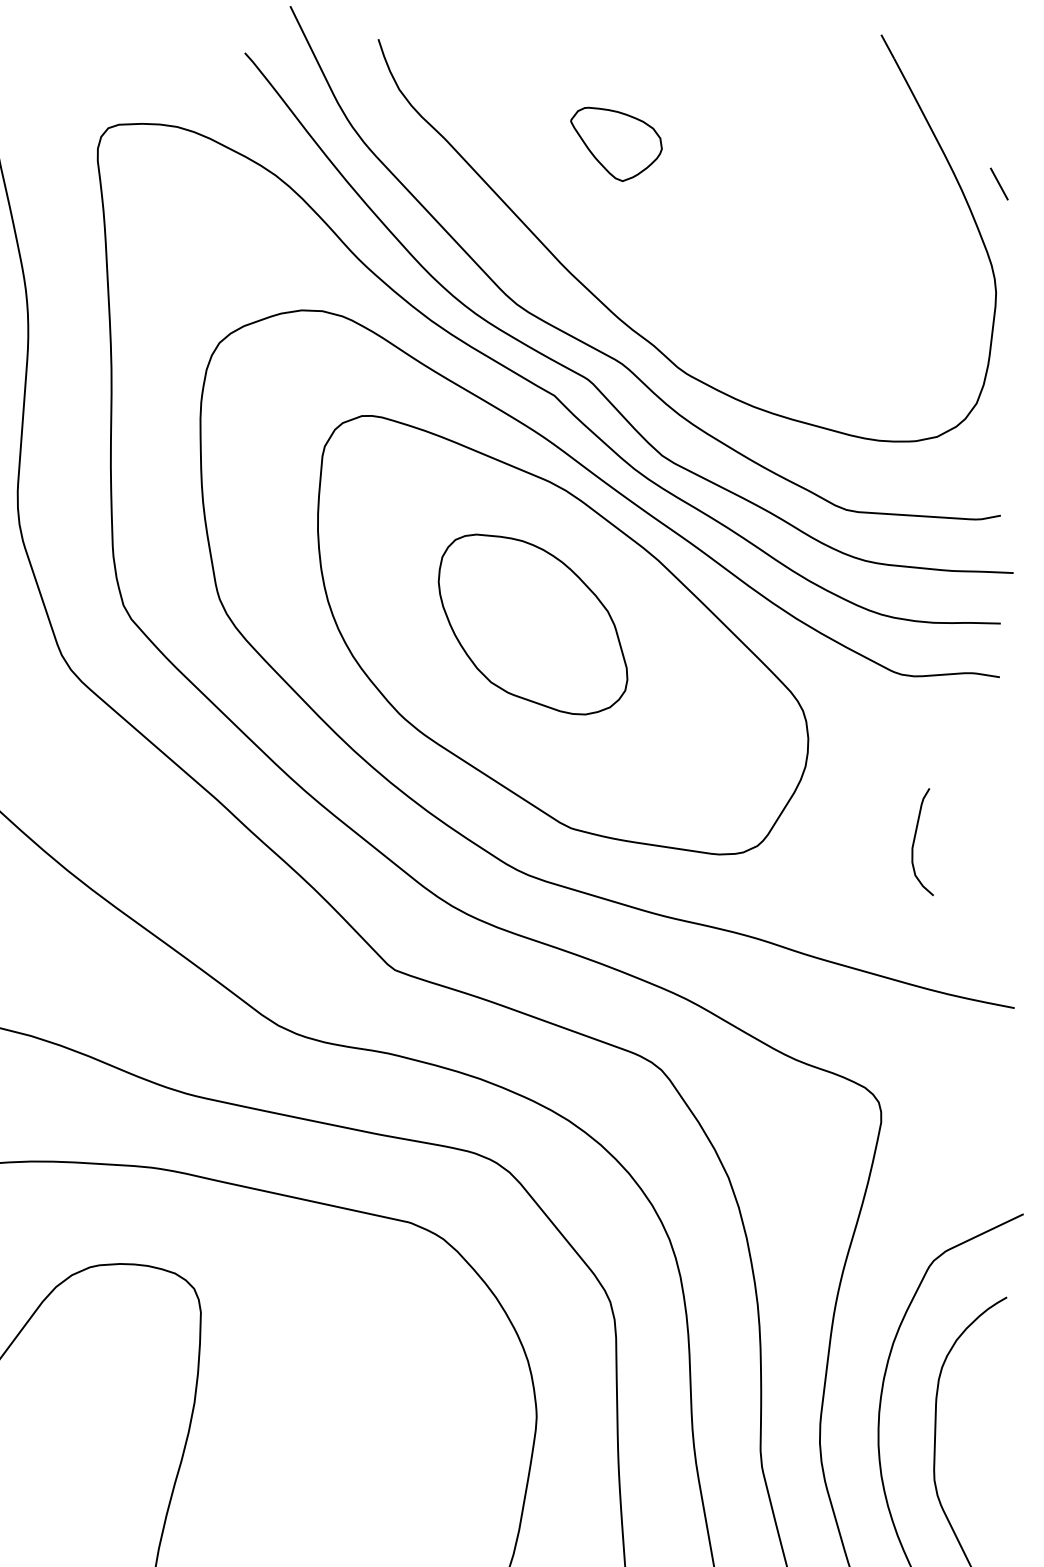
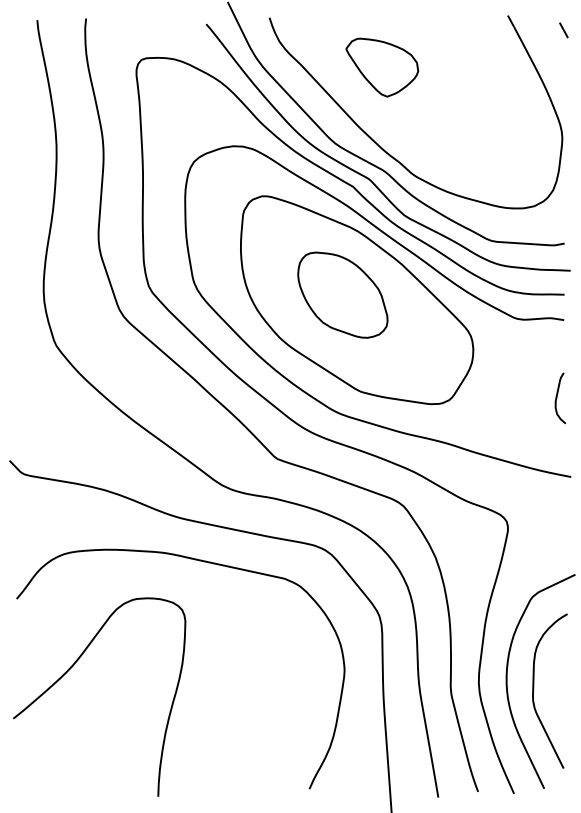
part: (616, 144) -> (382, 67), size x1.67
line: (998, 184) -> (563, 30), moved
curve: (916, 842) -> (557, 398), moved

